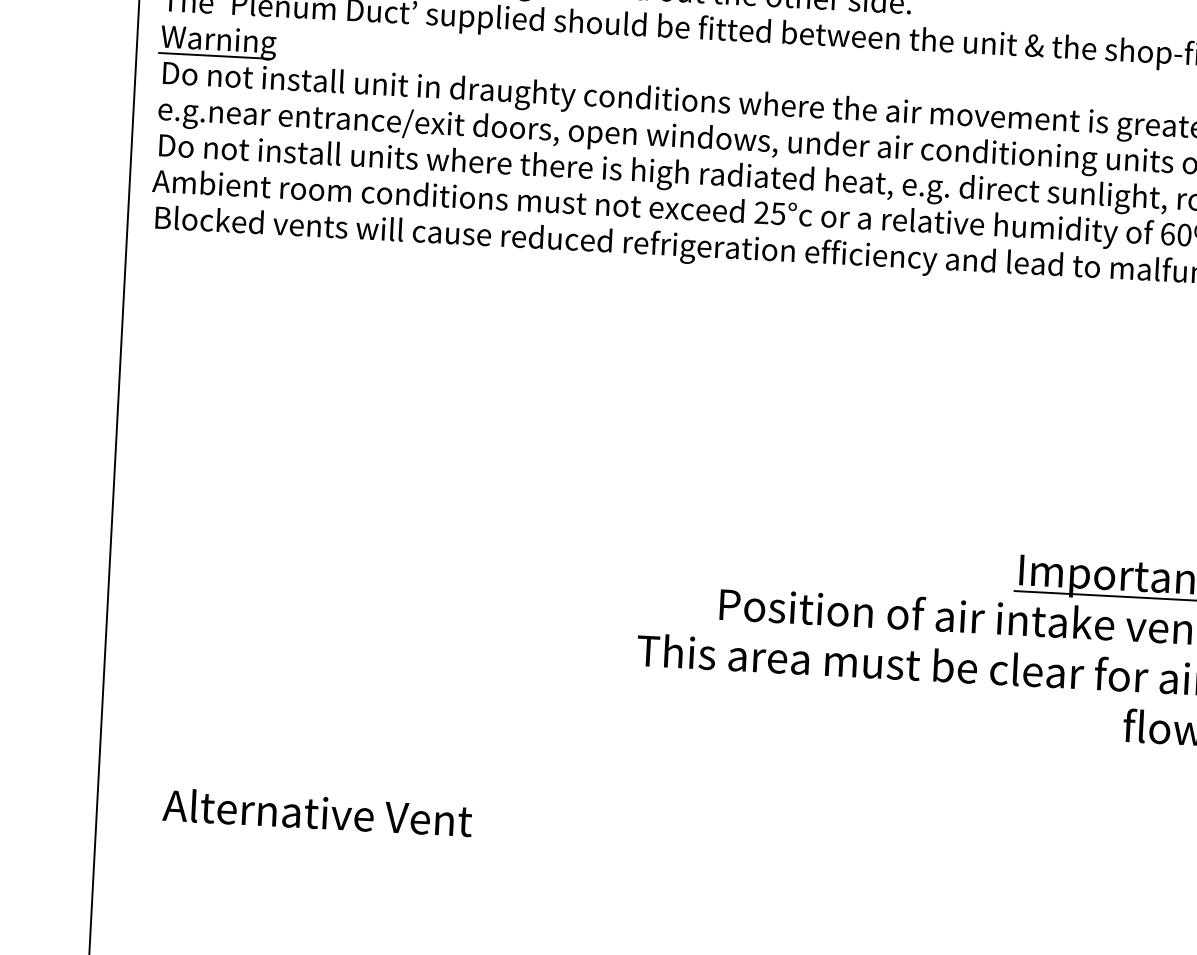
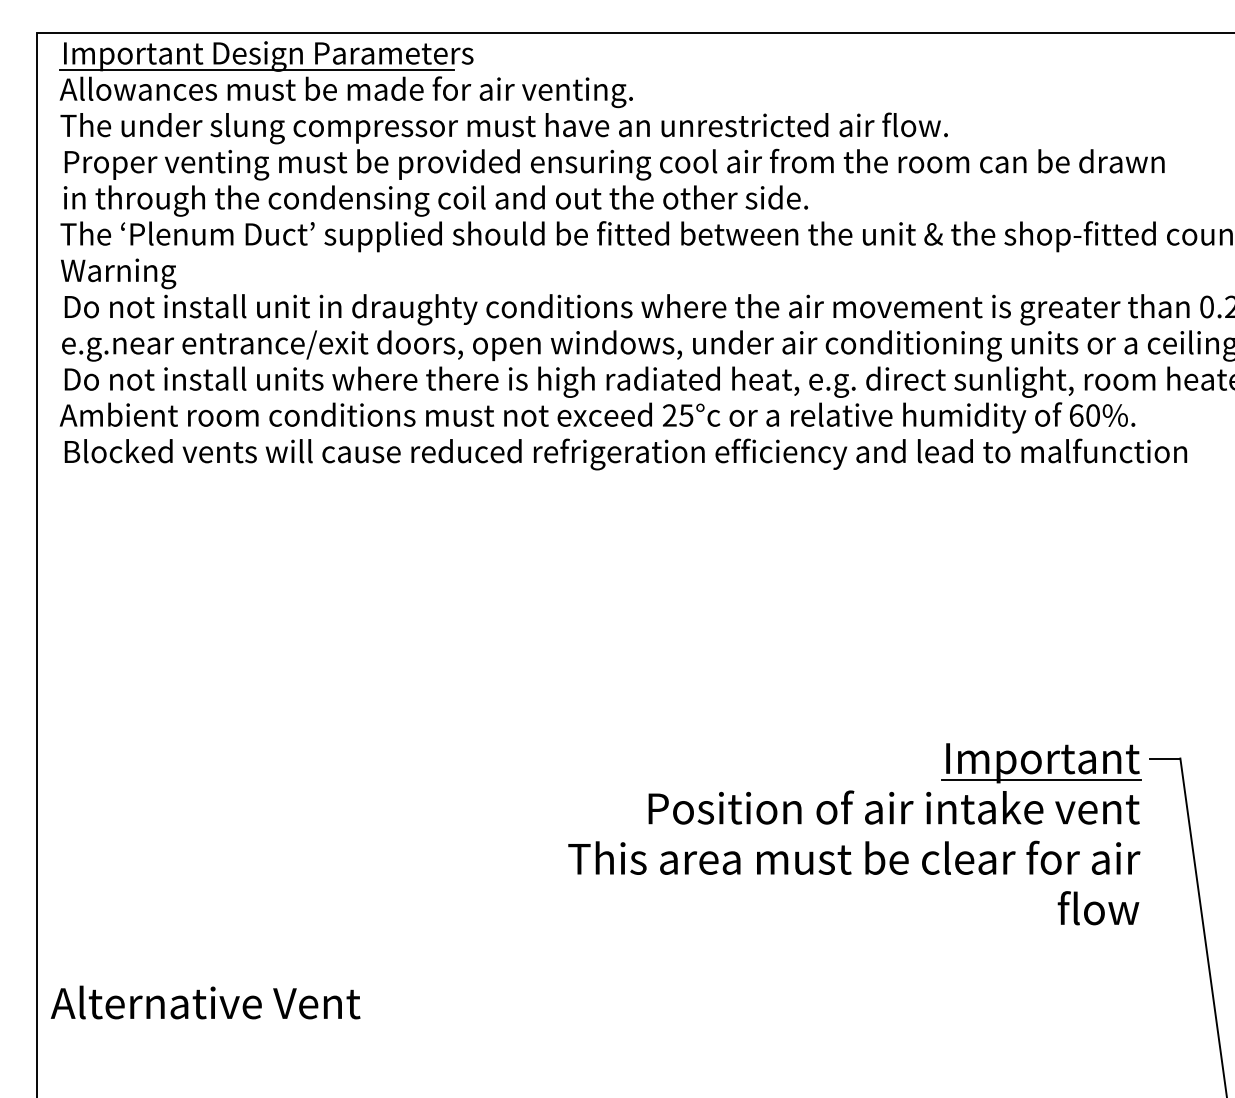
line: (214, 56) -> (115, 287), removed
text: (317, 812) -> (205, 1002), moved

